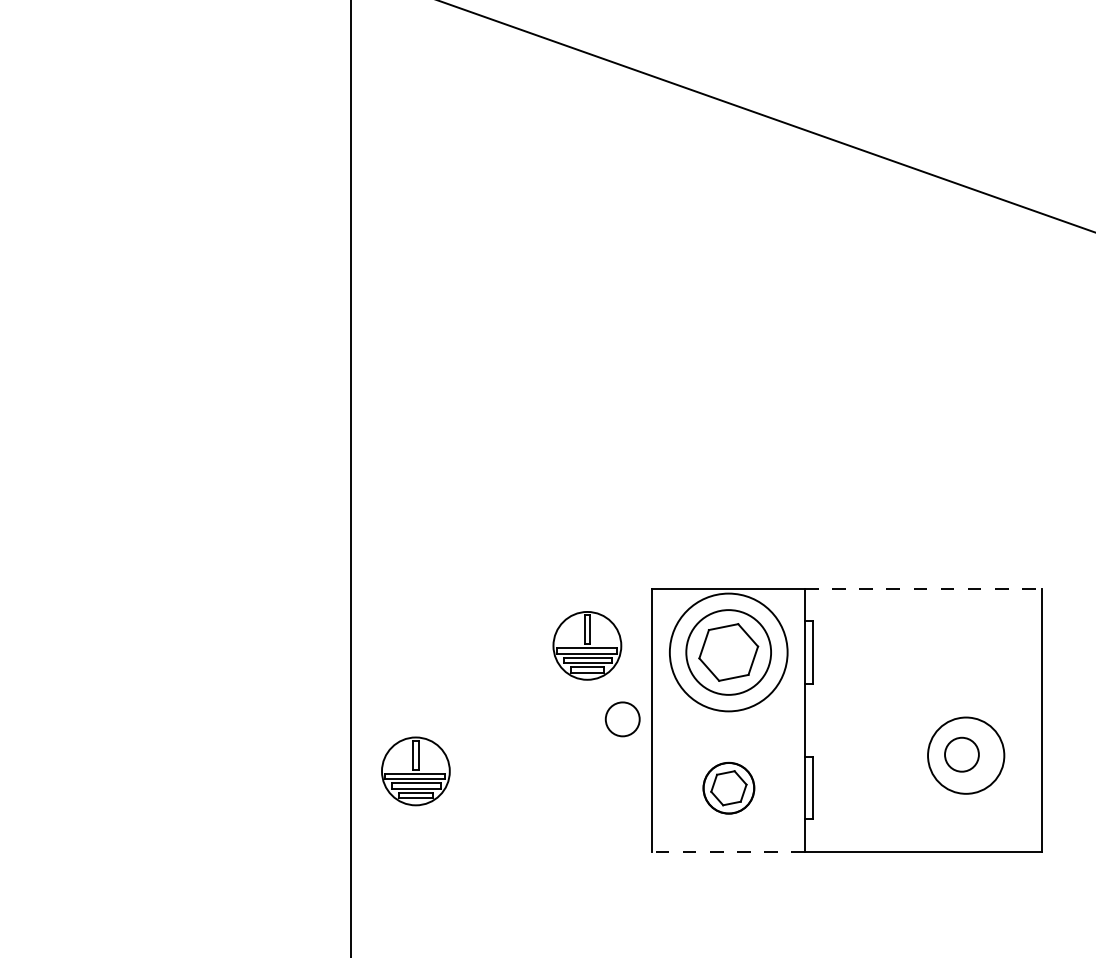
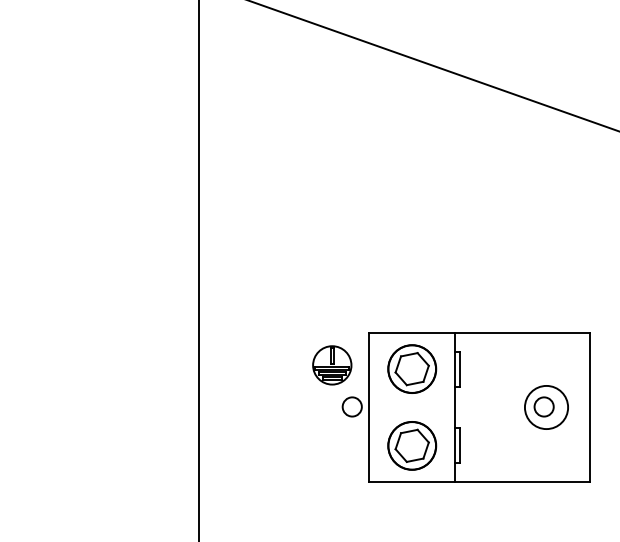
line: (925, 589) -> (523, 333), dashed -> solid
circle: (729, 651) -> (412, 368), size x0.71
part: (966, 755) -> (546, 407), moved
part: (416, 771) -> (235, 436), removed
part: (729, 787) -> (412, 445), size x1.67
line: (727, 851) -> (411, 481), dashed -> solid

